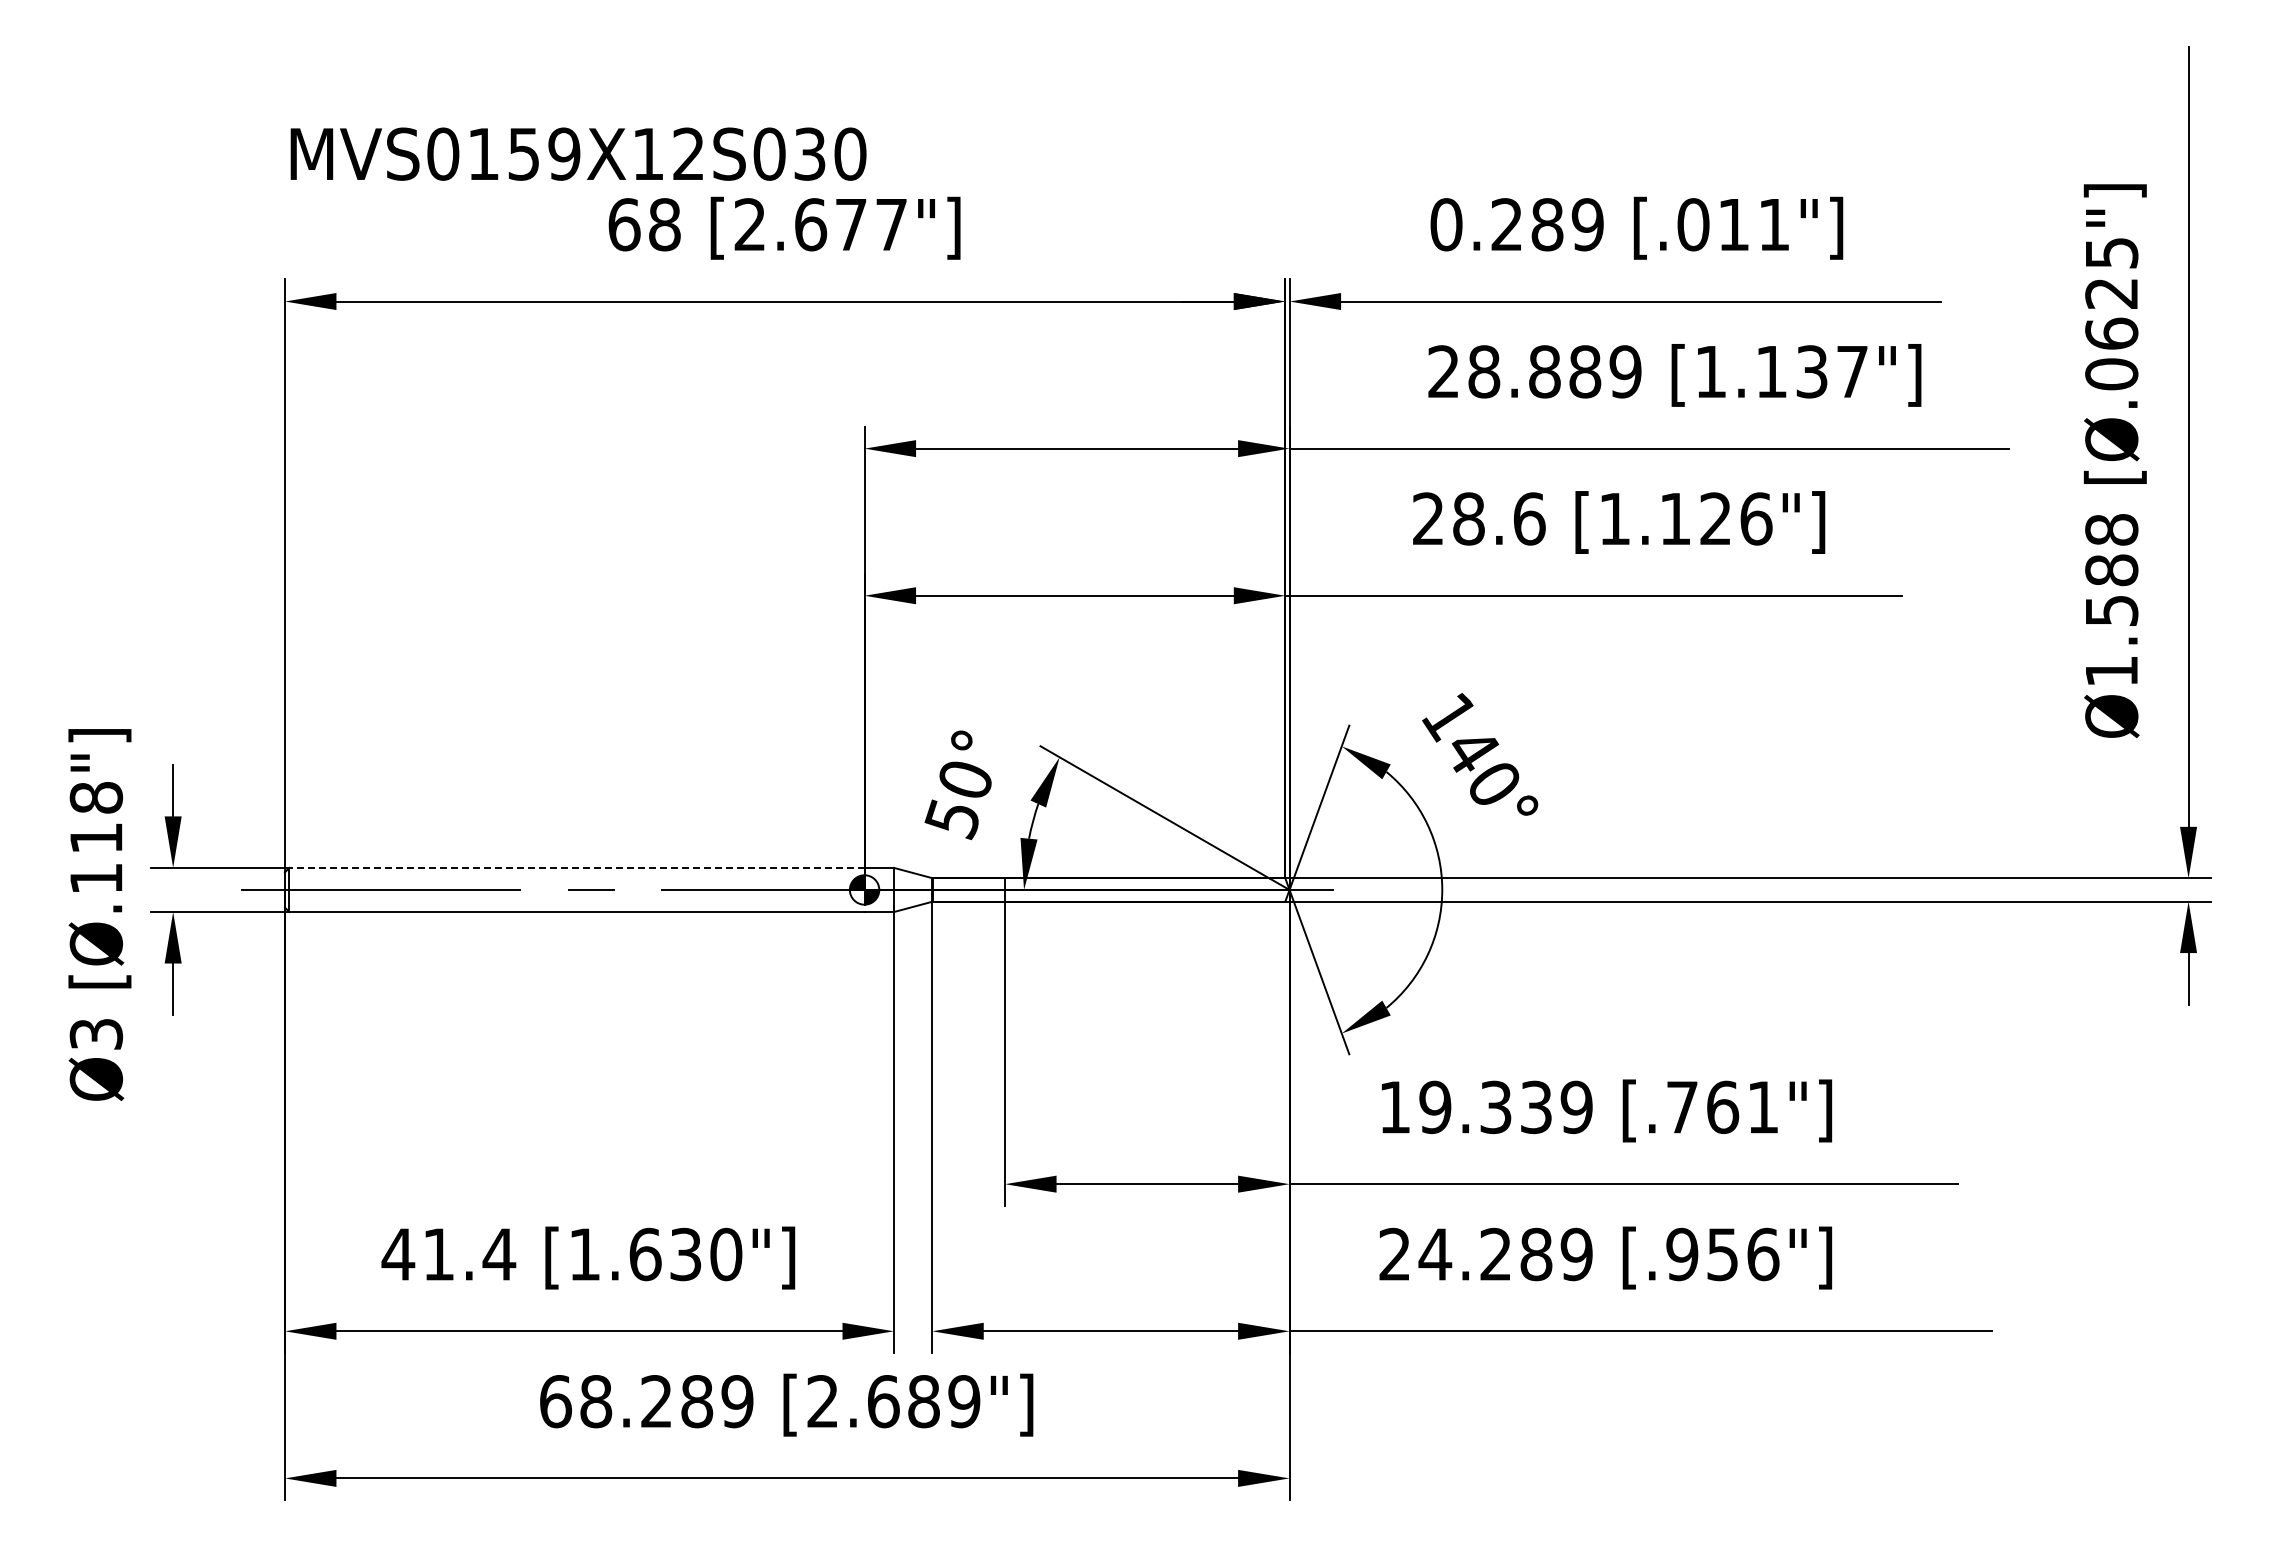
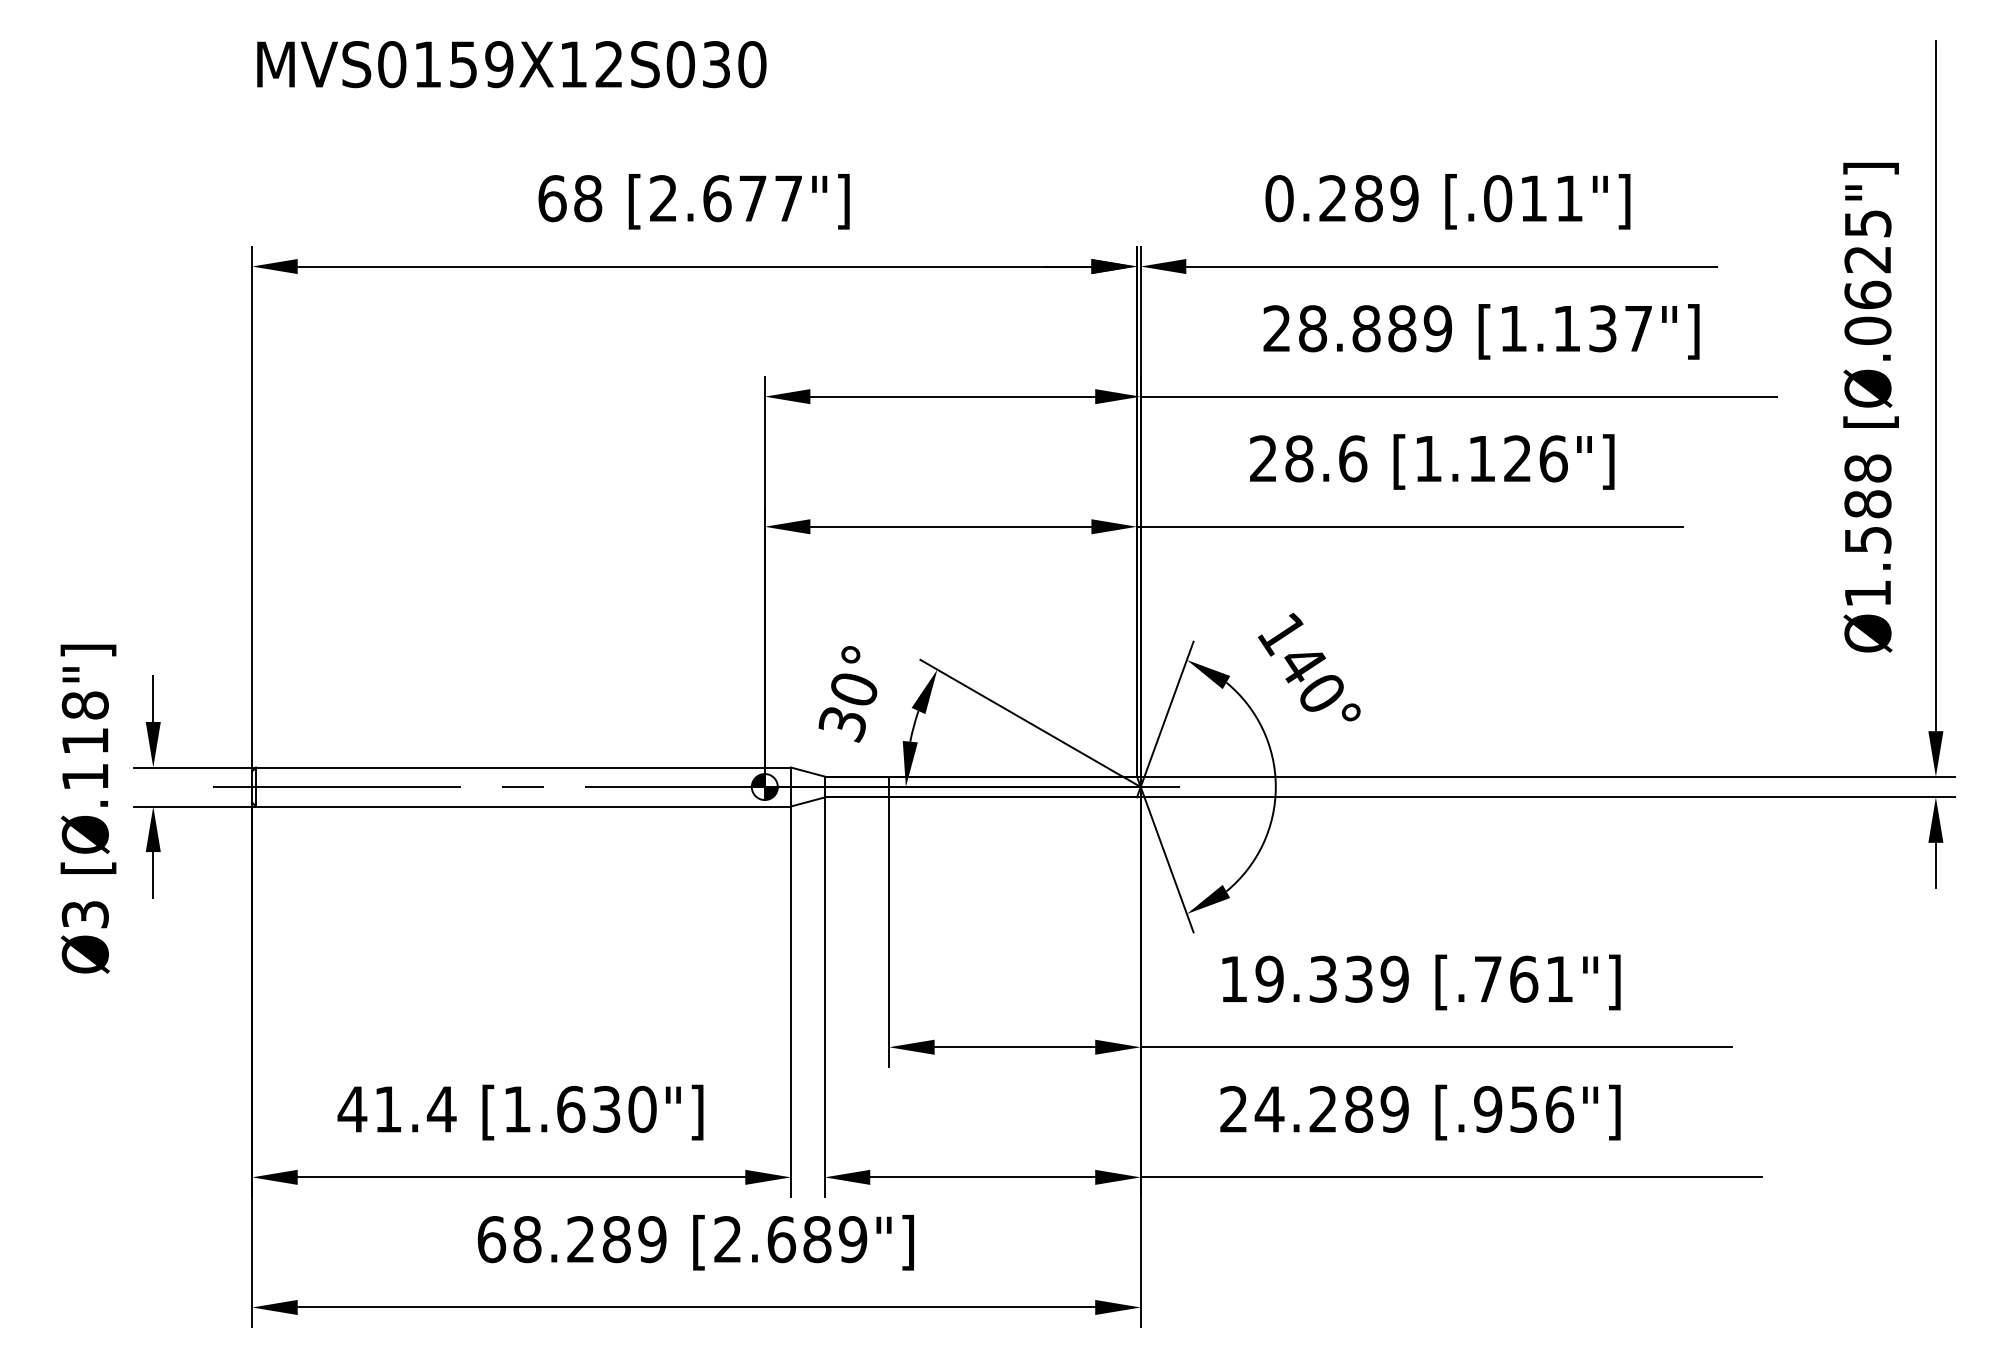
text: (578, 153) -> (511, 63), moved
text: (951, 819) -> (841, 724), 50° -> 30°
line: (576, 867) -> (510, 767), dashed -> solid

